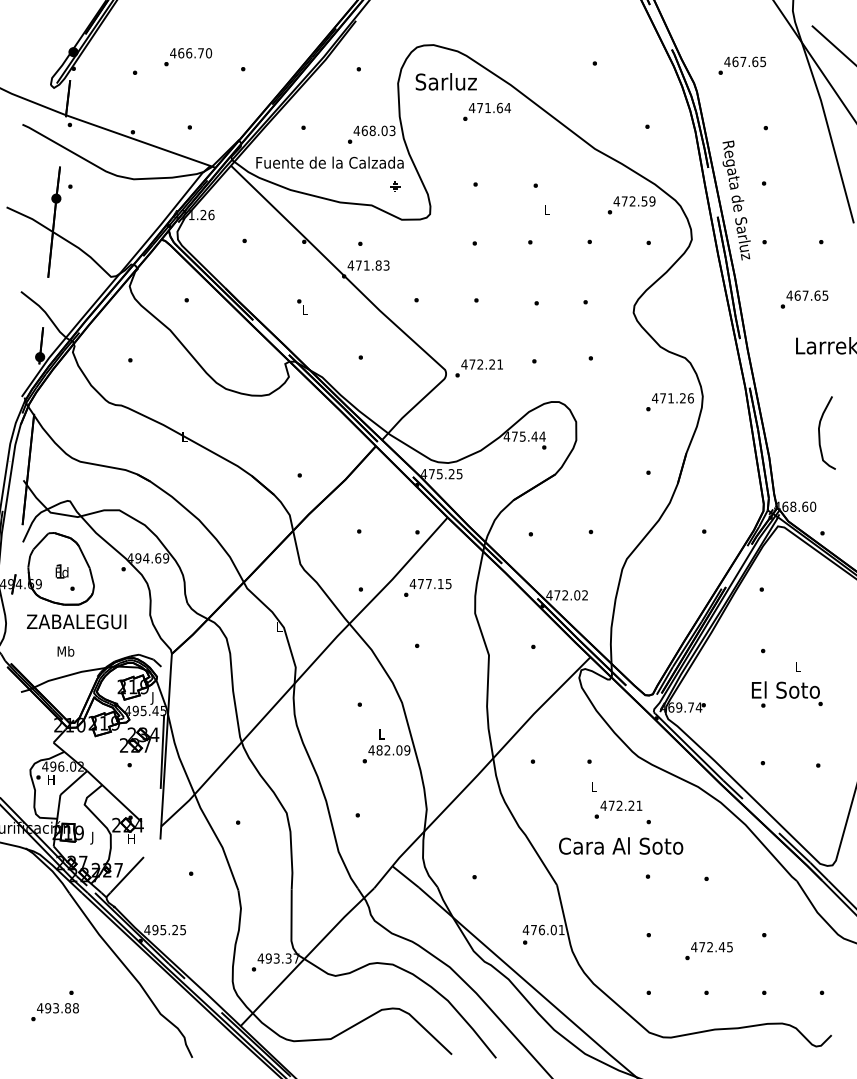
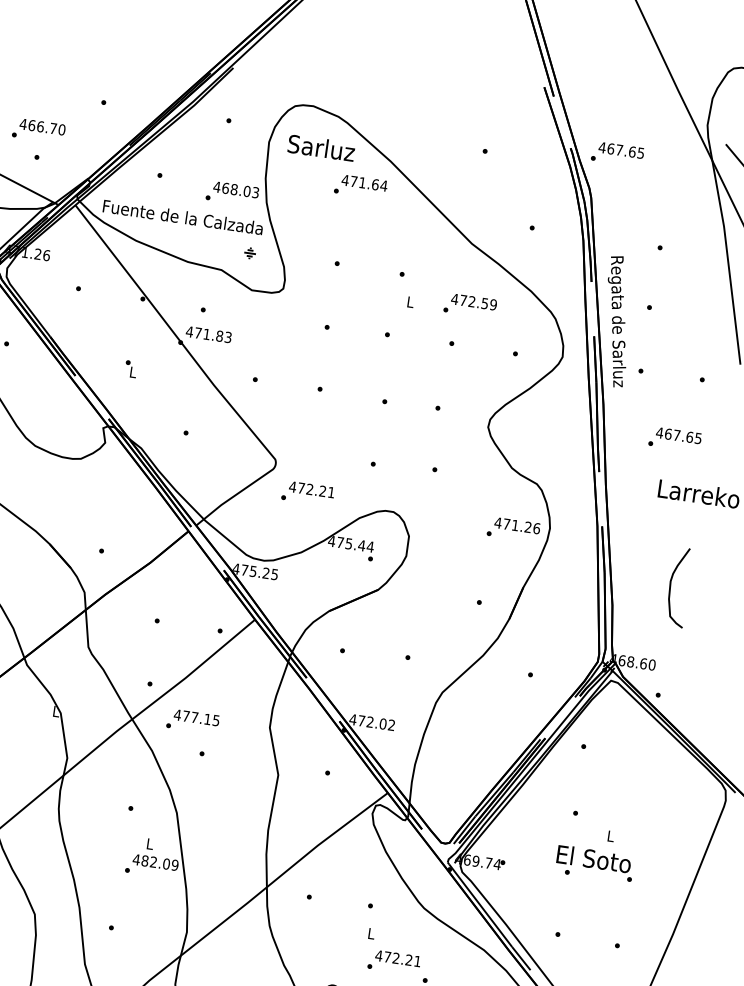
text: (188, 57) -> (39, 131), moved
text: (741, 65) -> (616, 153), moved
text: (631, 205) -> (470, 305), moved
text: (478, 368) -> (307, 493), moved
text: (427, 587) -> (192, 721), moved

